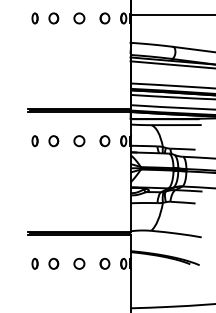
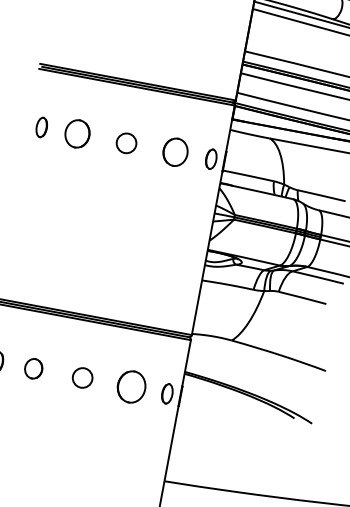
part: (53, 141) -> (76, 134), size x1.4
part: (104, 141) -> (174, 152), size x1.4
part: (104, 263) -> (130, 386), size x1.6

